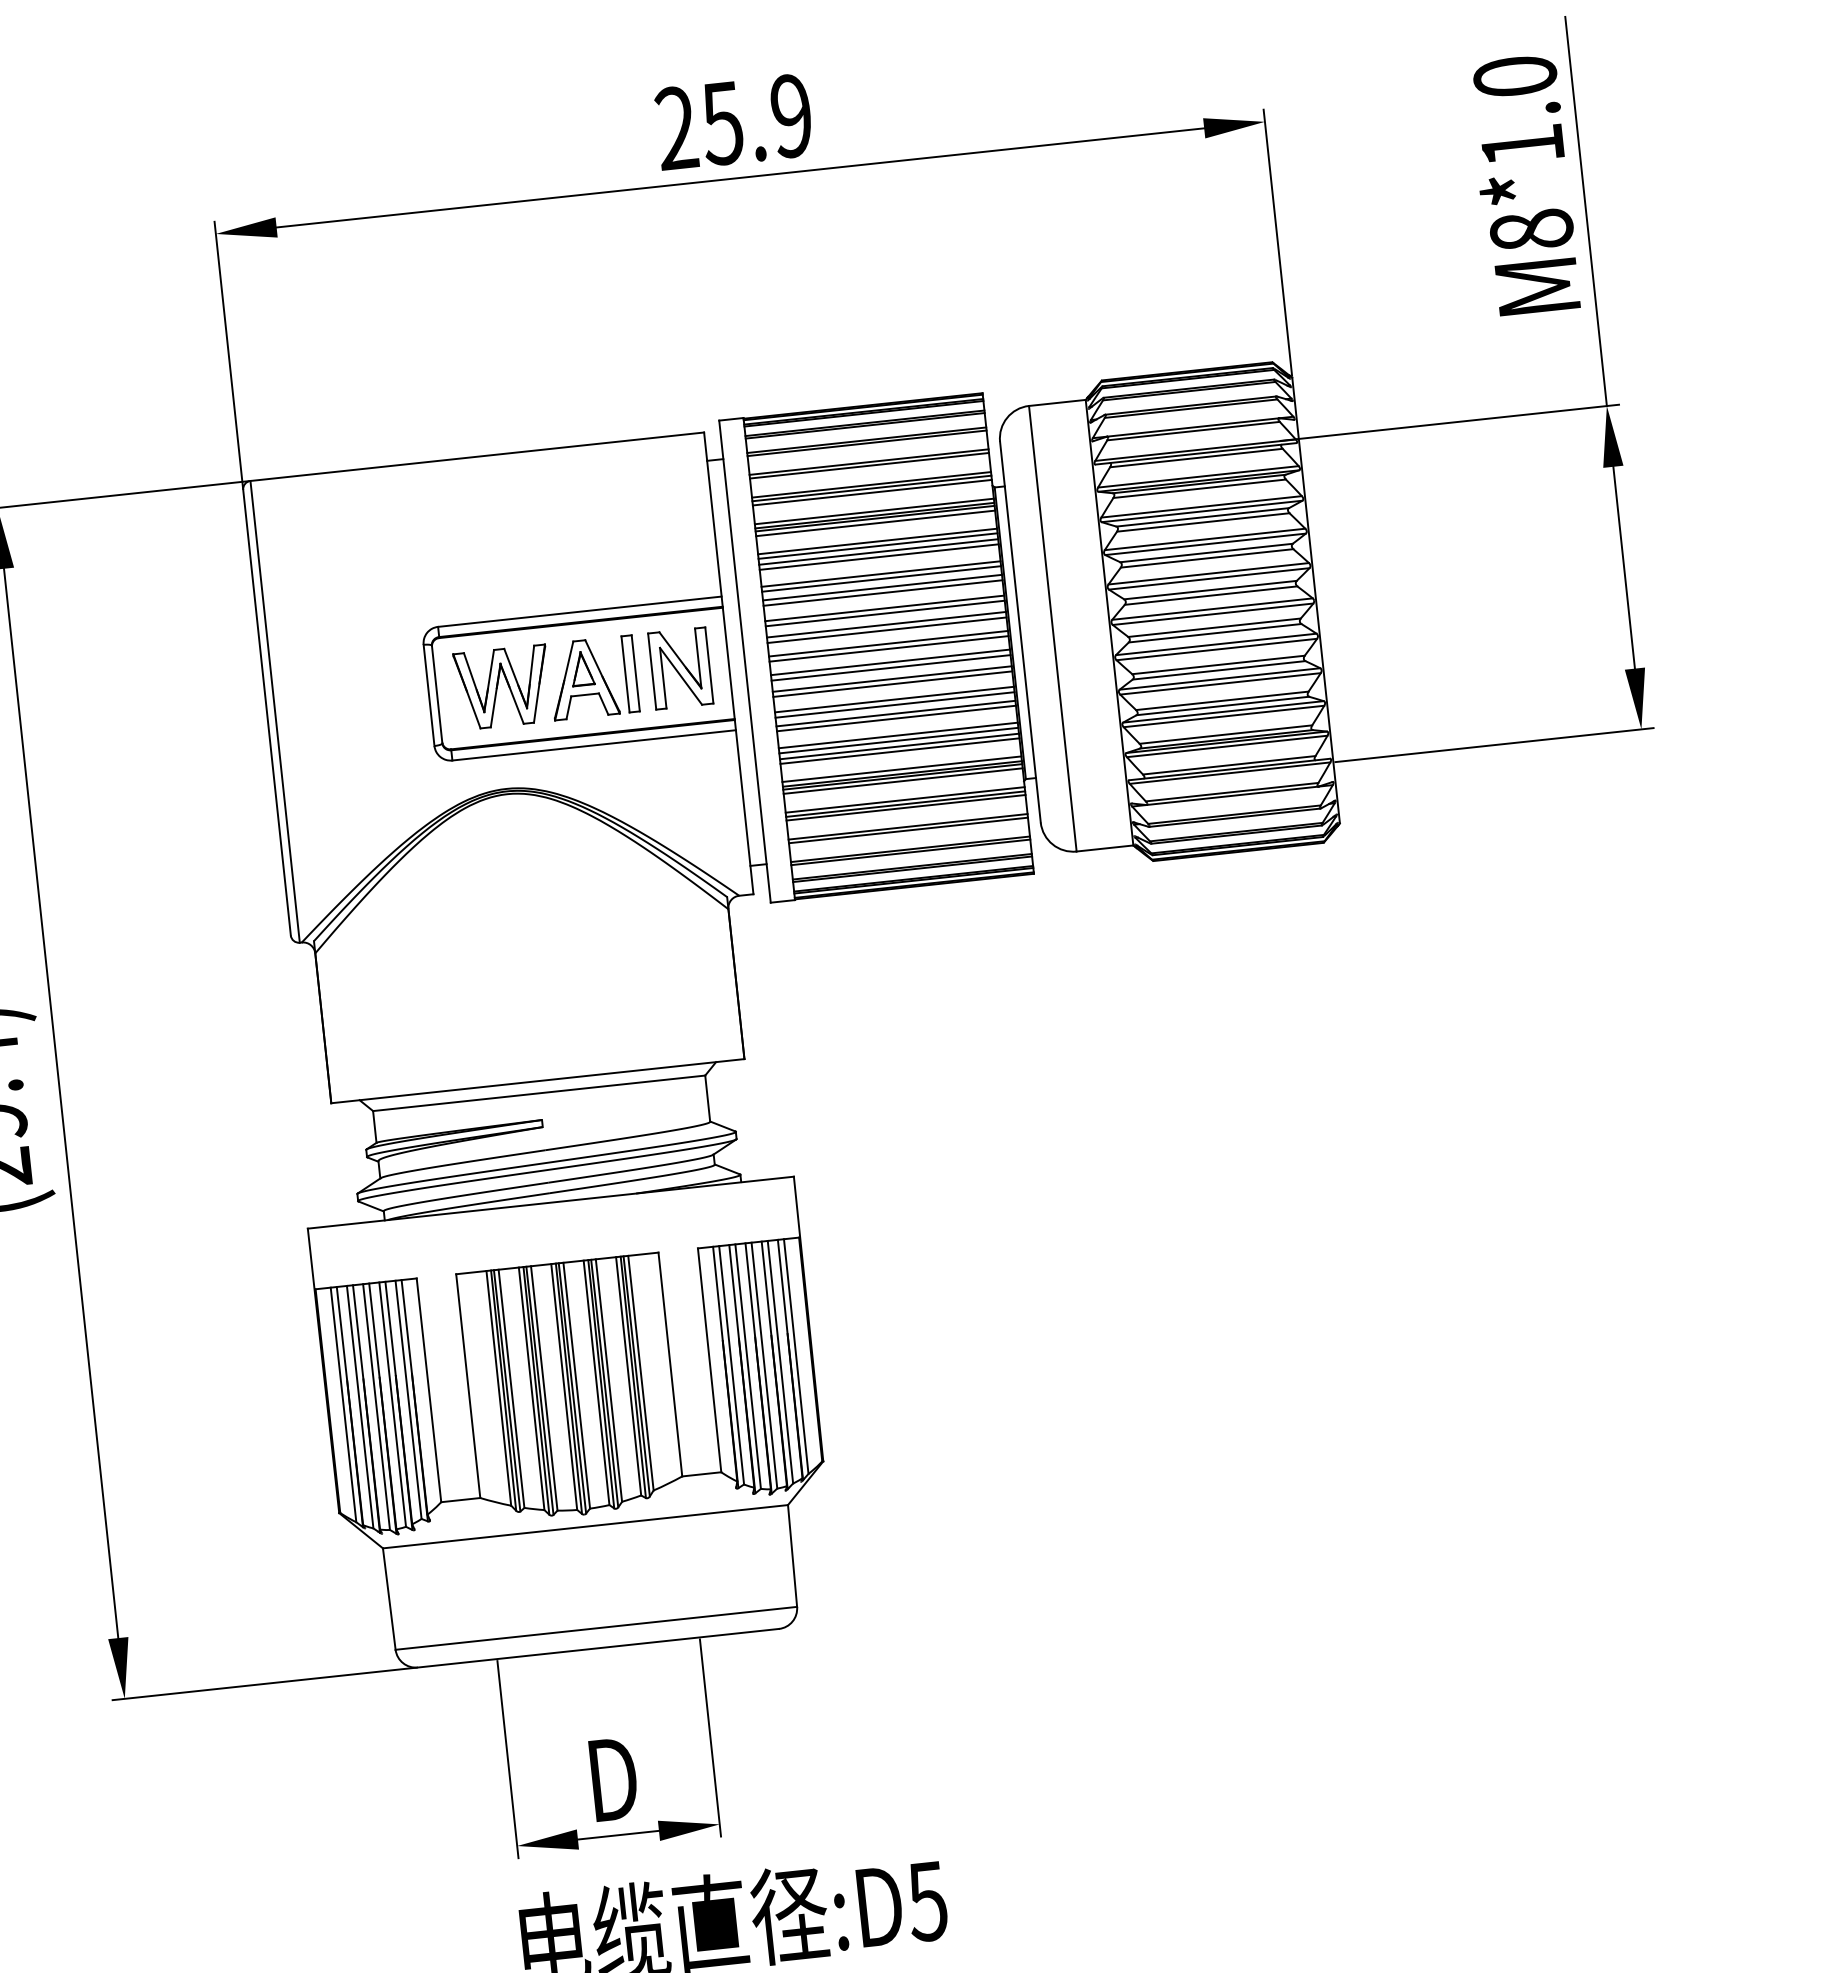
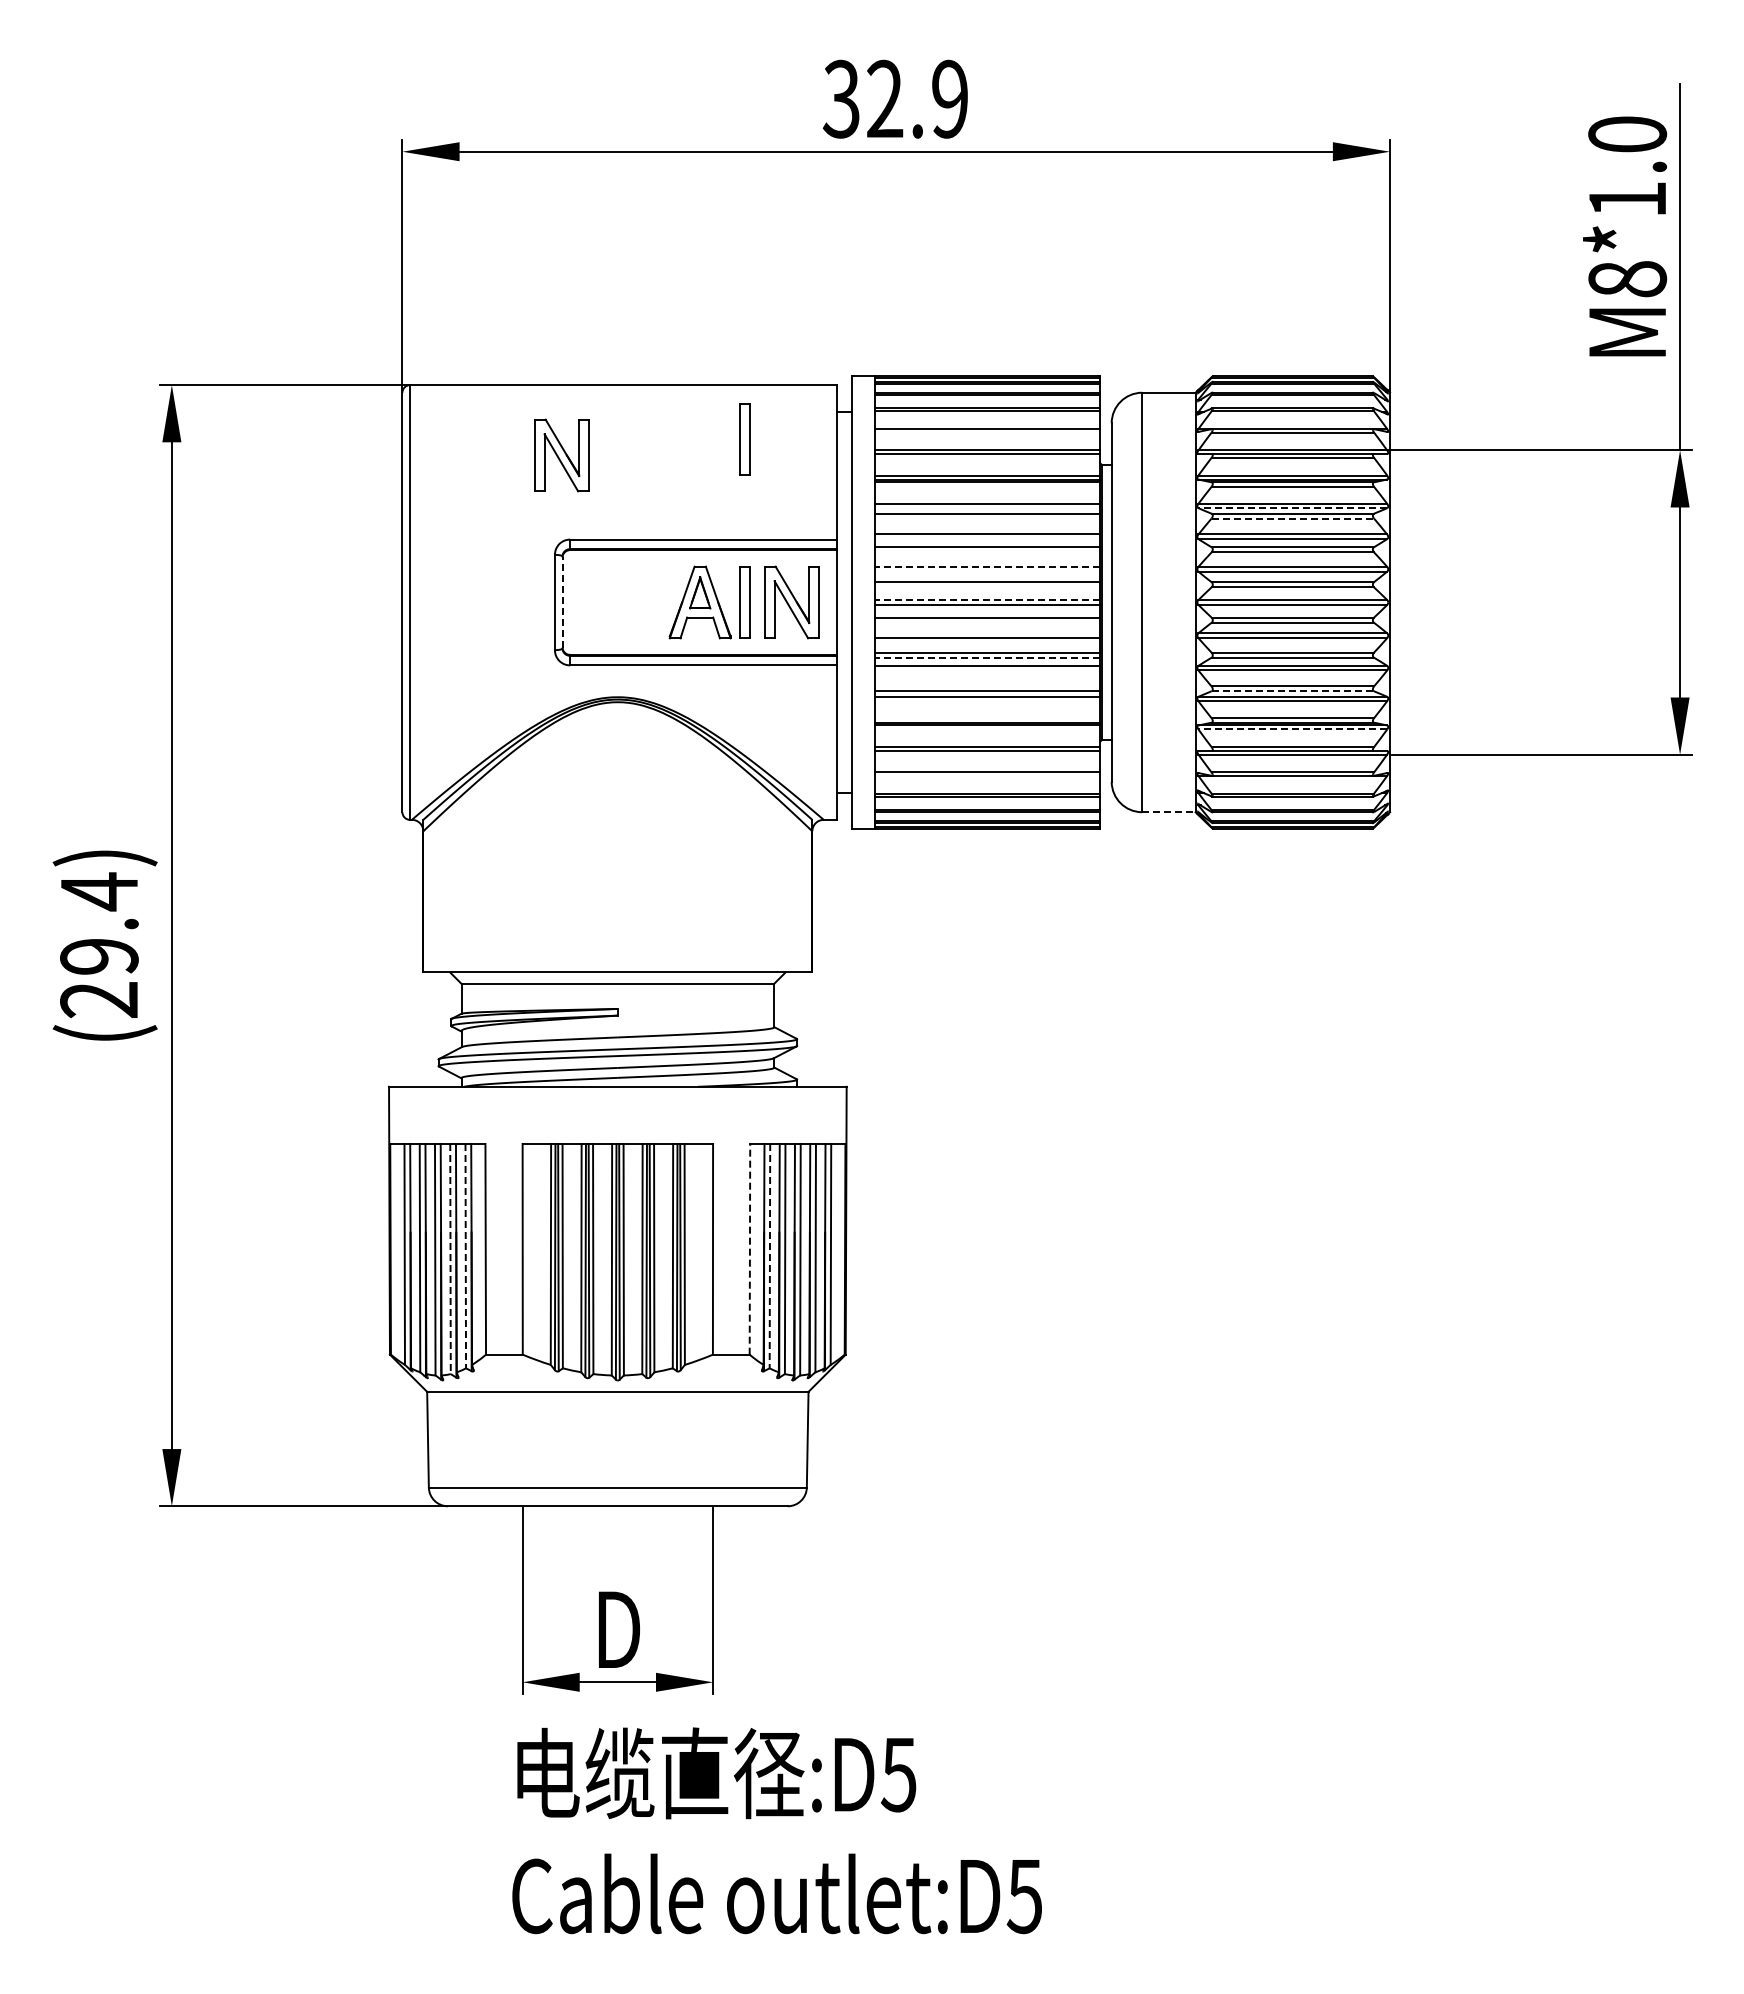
text: (698, 125) -> (862, 98), 25.9 -> 32.9
line: (869, 465) -> (987, 432), removed
line: (872, 492) -> (987, 457), removed
part: (611, 500) -> (744, 439), added
line: (1201, 511) -> (1292, 508), solid -> dashed
line: (1203, 522) -> (1293, 518), solid -> dashed
line: (875, 523) -> (987, 486), removed
part: (419, 538) -> (561, 455), added
line: (877, 546) -> (987, 508), removed
line: (878, 557) -> (987, 518), removed
line: (881, 579) -> (987, 539), removed
line: (882, 593) -> (987, 552), removed
line: (884, 608) -> (987, 566), solid -> dashed
line: (884, 613) -> (987, 571), removed
line: (886, 630) -> (987, 587), removed
line: (888, 644) -> (987, 600), solid -> dashed
line: (890, 667) -> (987, 622), removed
line: (892, 679) -> (987, 633), removed
part: (502, 687) -> (624, 602), removed
line: (437, 694) -> (562, 602), solid -> dashed
line: (894, 704) -> (987, 657), solid -> dashed
line: (1223, 706) -> (1293, 691), solid -> dashed
line: (896, 718) -> (987, 670), removed
line: (898, 735) -> (987, 686), removed
line: (1226, 746) -> (1292, 729), solid -> dashed
line: (899, 751) -> (987, 701), removed
line: (901, 769) -> (987, 718), removed
line: (902, 781) -> (987, 729), removed
line: (905, 807) -> (987, 754), removed
line: (908, 830) -> (987, 775), removed
line: (1104, 848) -> (1168, 812), solid -> dashed
line: (709, 1359) -> (749, 1248), solid -> dashed
line: (731, 1365) -> (769, 1256), solid -> dashed
line: (408, 1400) -> (465, 1256), solid -> dashed
line: (392, 1405) -> (450, 1259), solid -> dashed

